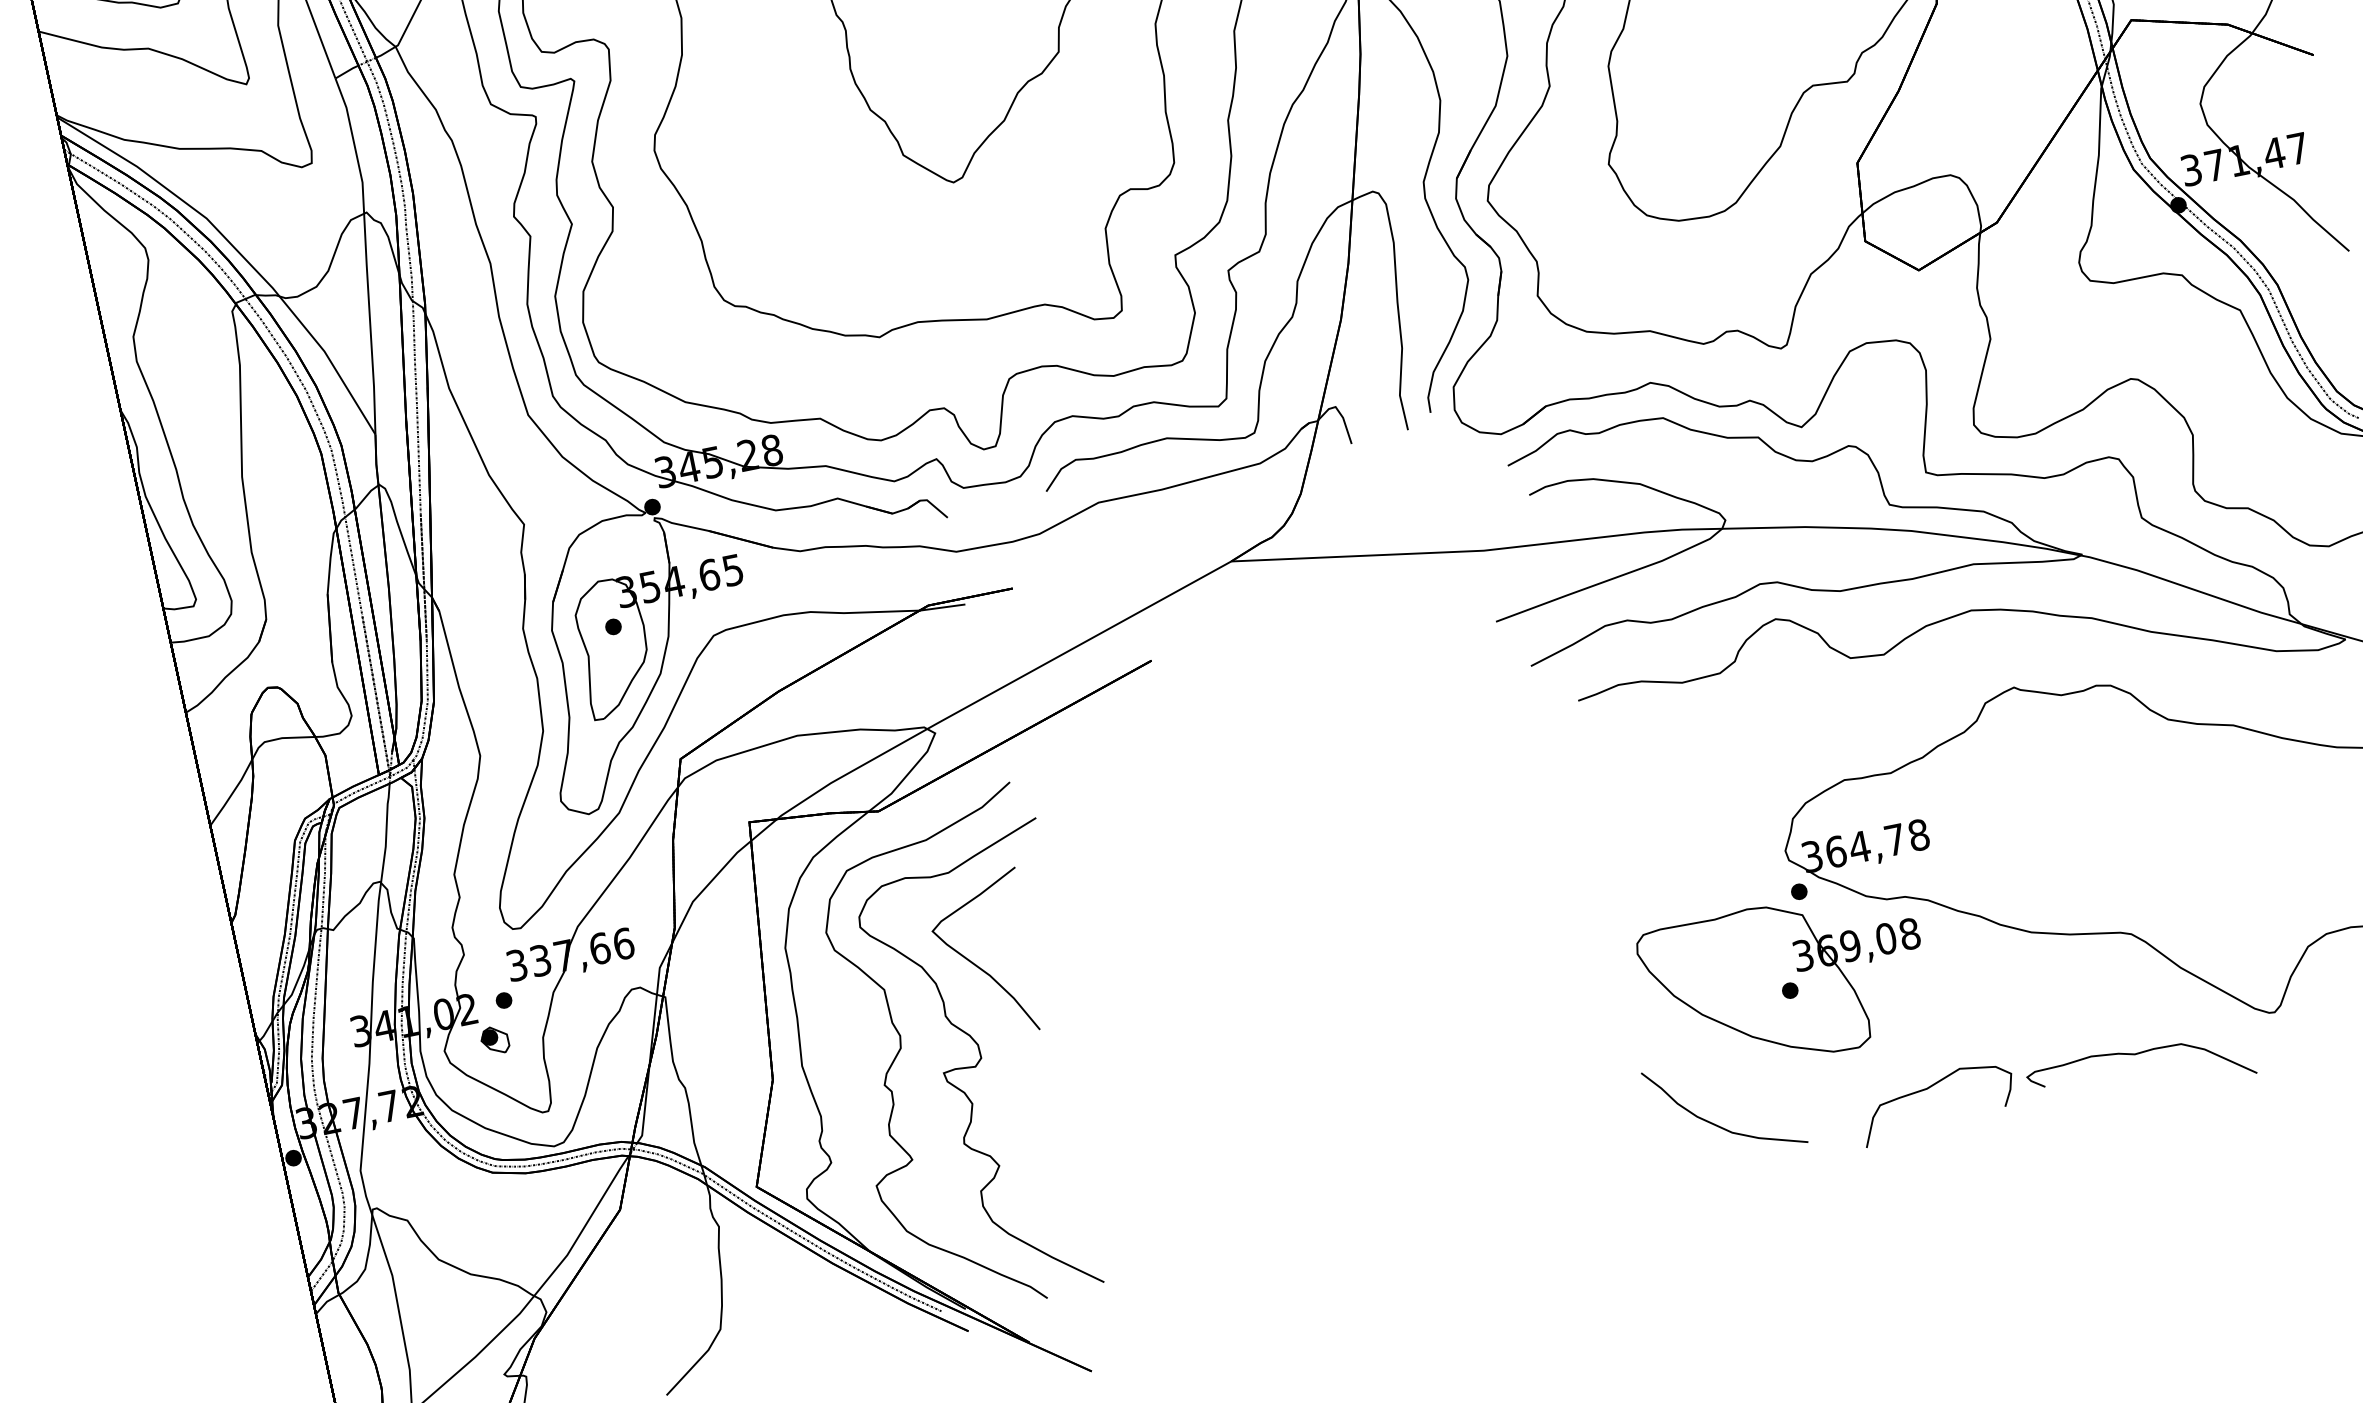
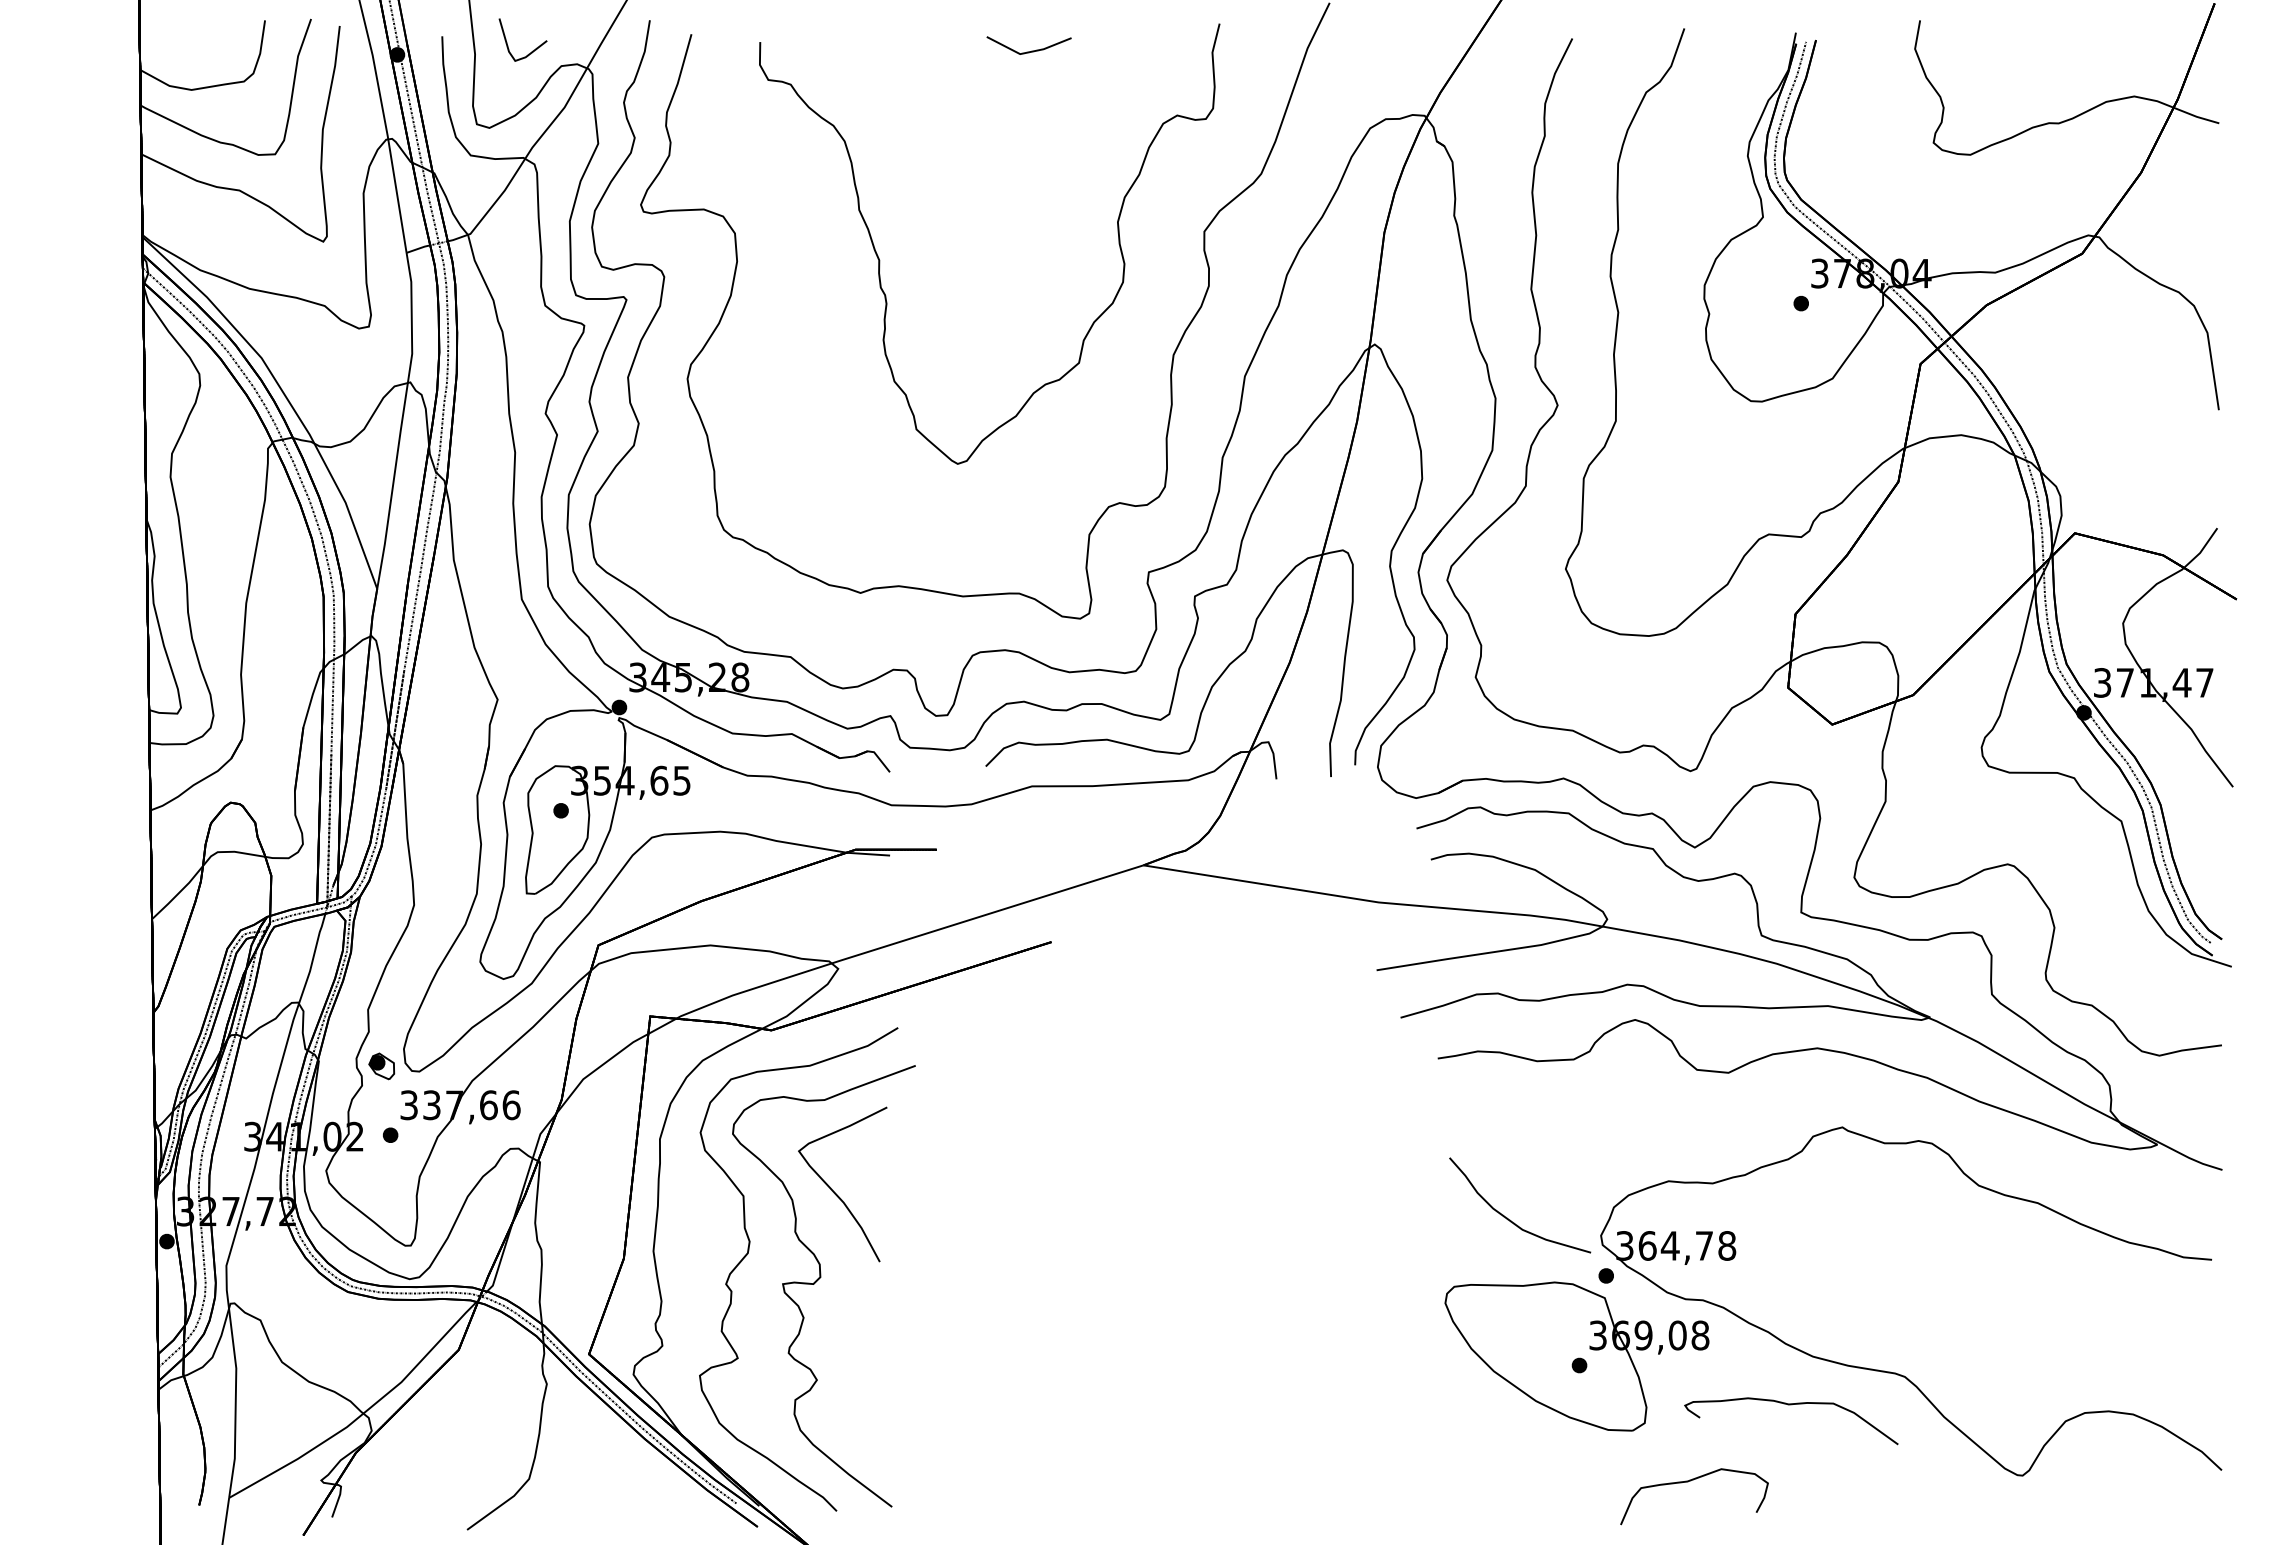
part: (494, 1040) -> (381, 1066), moved
curve: (2137, 1054) -> (1791, 1405), moved
curve: (1717, 1124) -> (1510, 1219), moved

